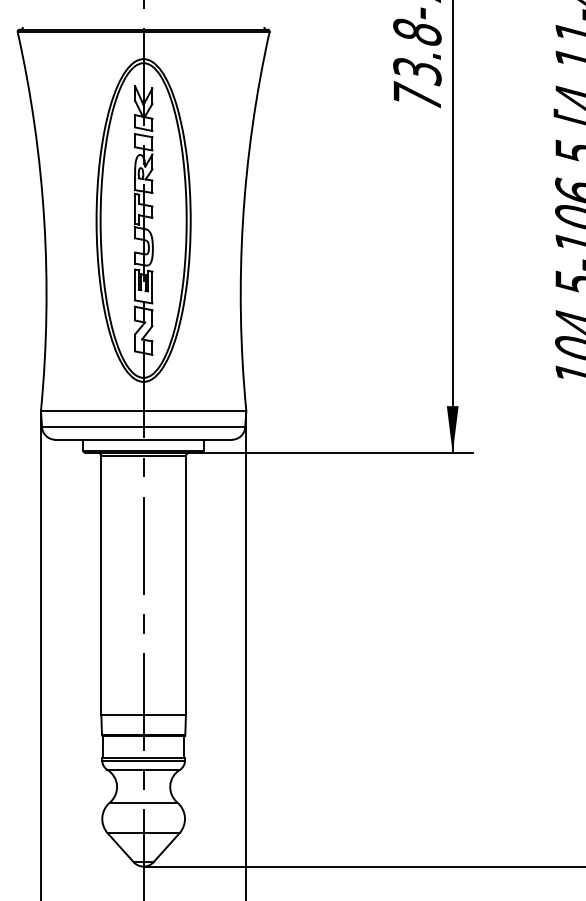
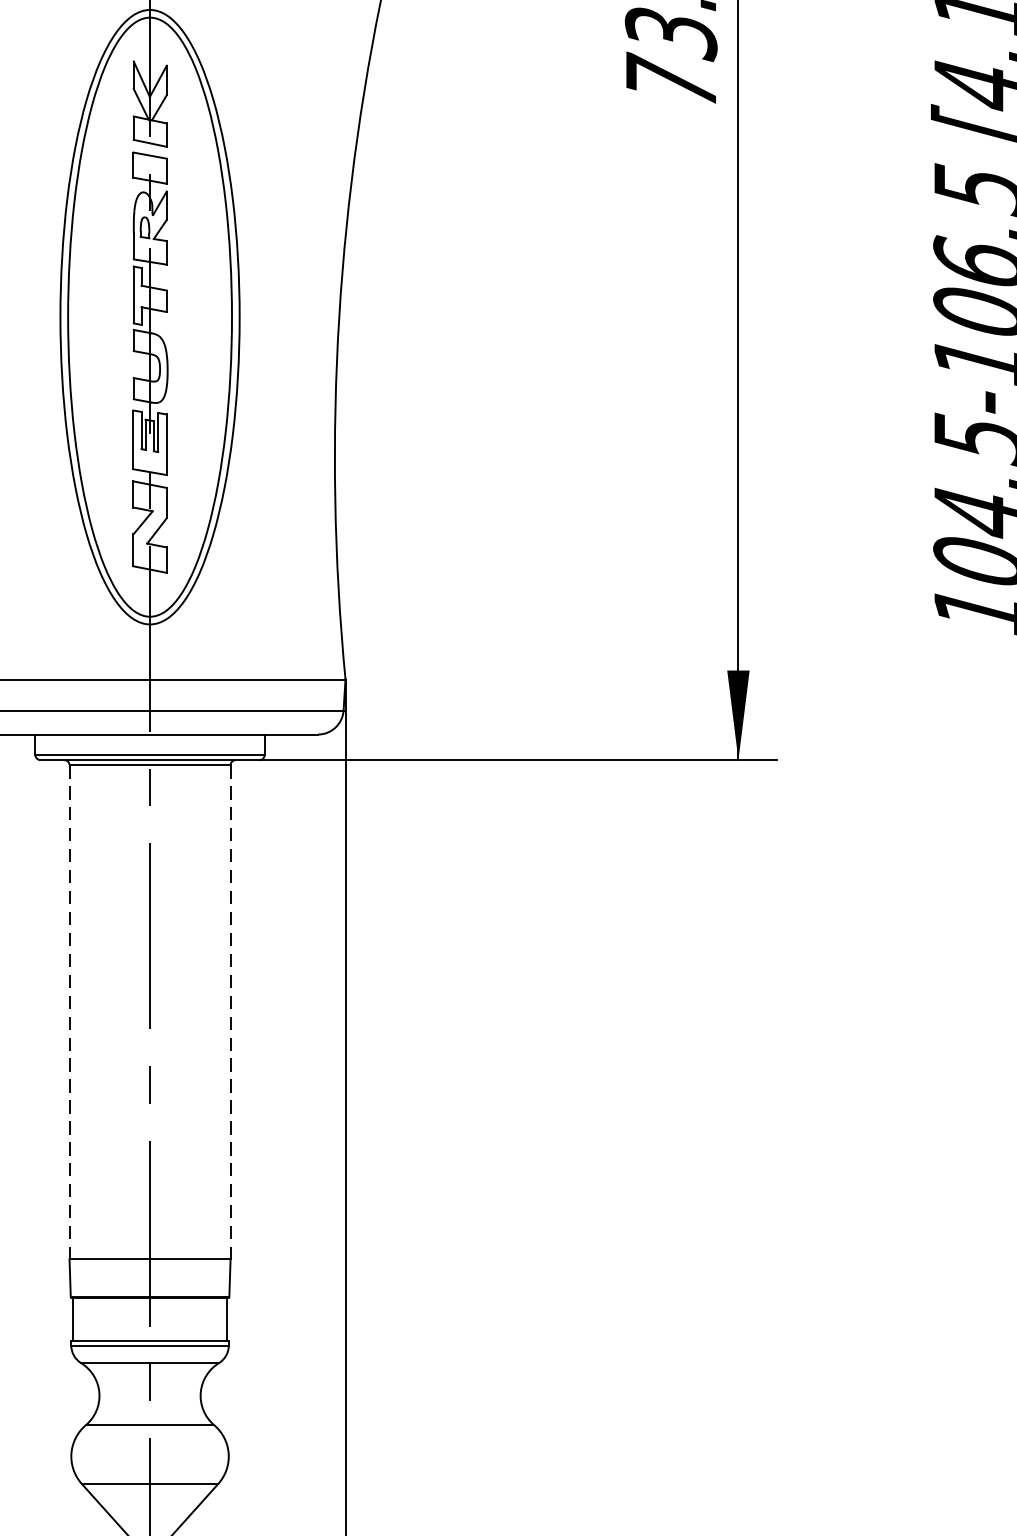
line: (101, 585) -> (69, 1012), solid -> dashed
line: (185, 585) -> (229, 1012), solid -> dashed

